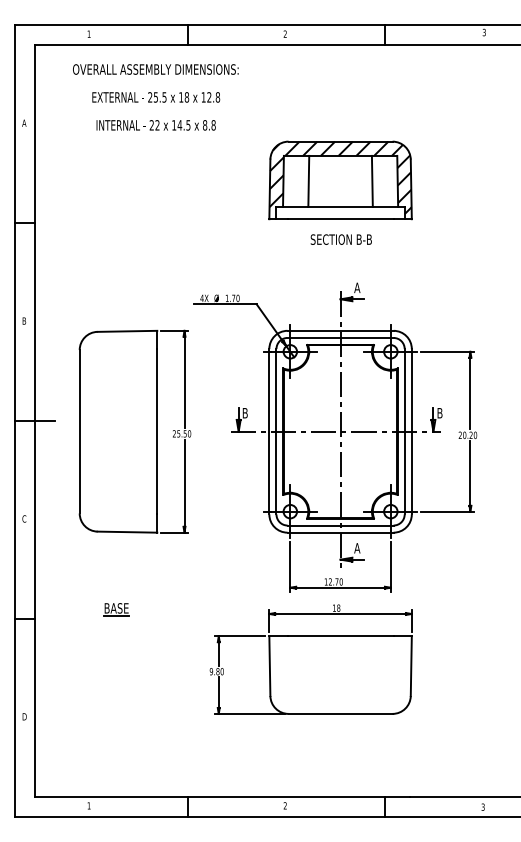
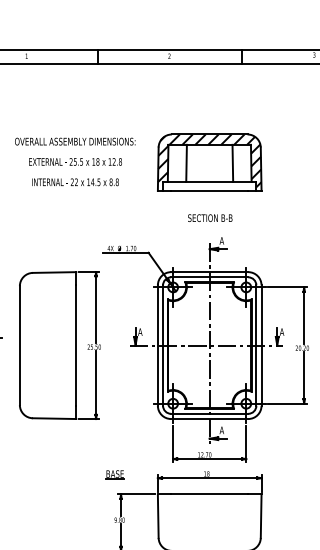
text: (155, 97) -> (75, 162), moved
text: (340, 239) -> (209, 218), moved
text: (245, 413) -> (140, 332), B -> A
text: (439, 413) -> (281, 332), B -> A
part: (116, 609) -> (115, 474), moved

